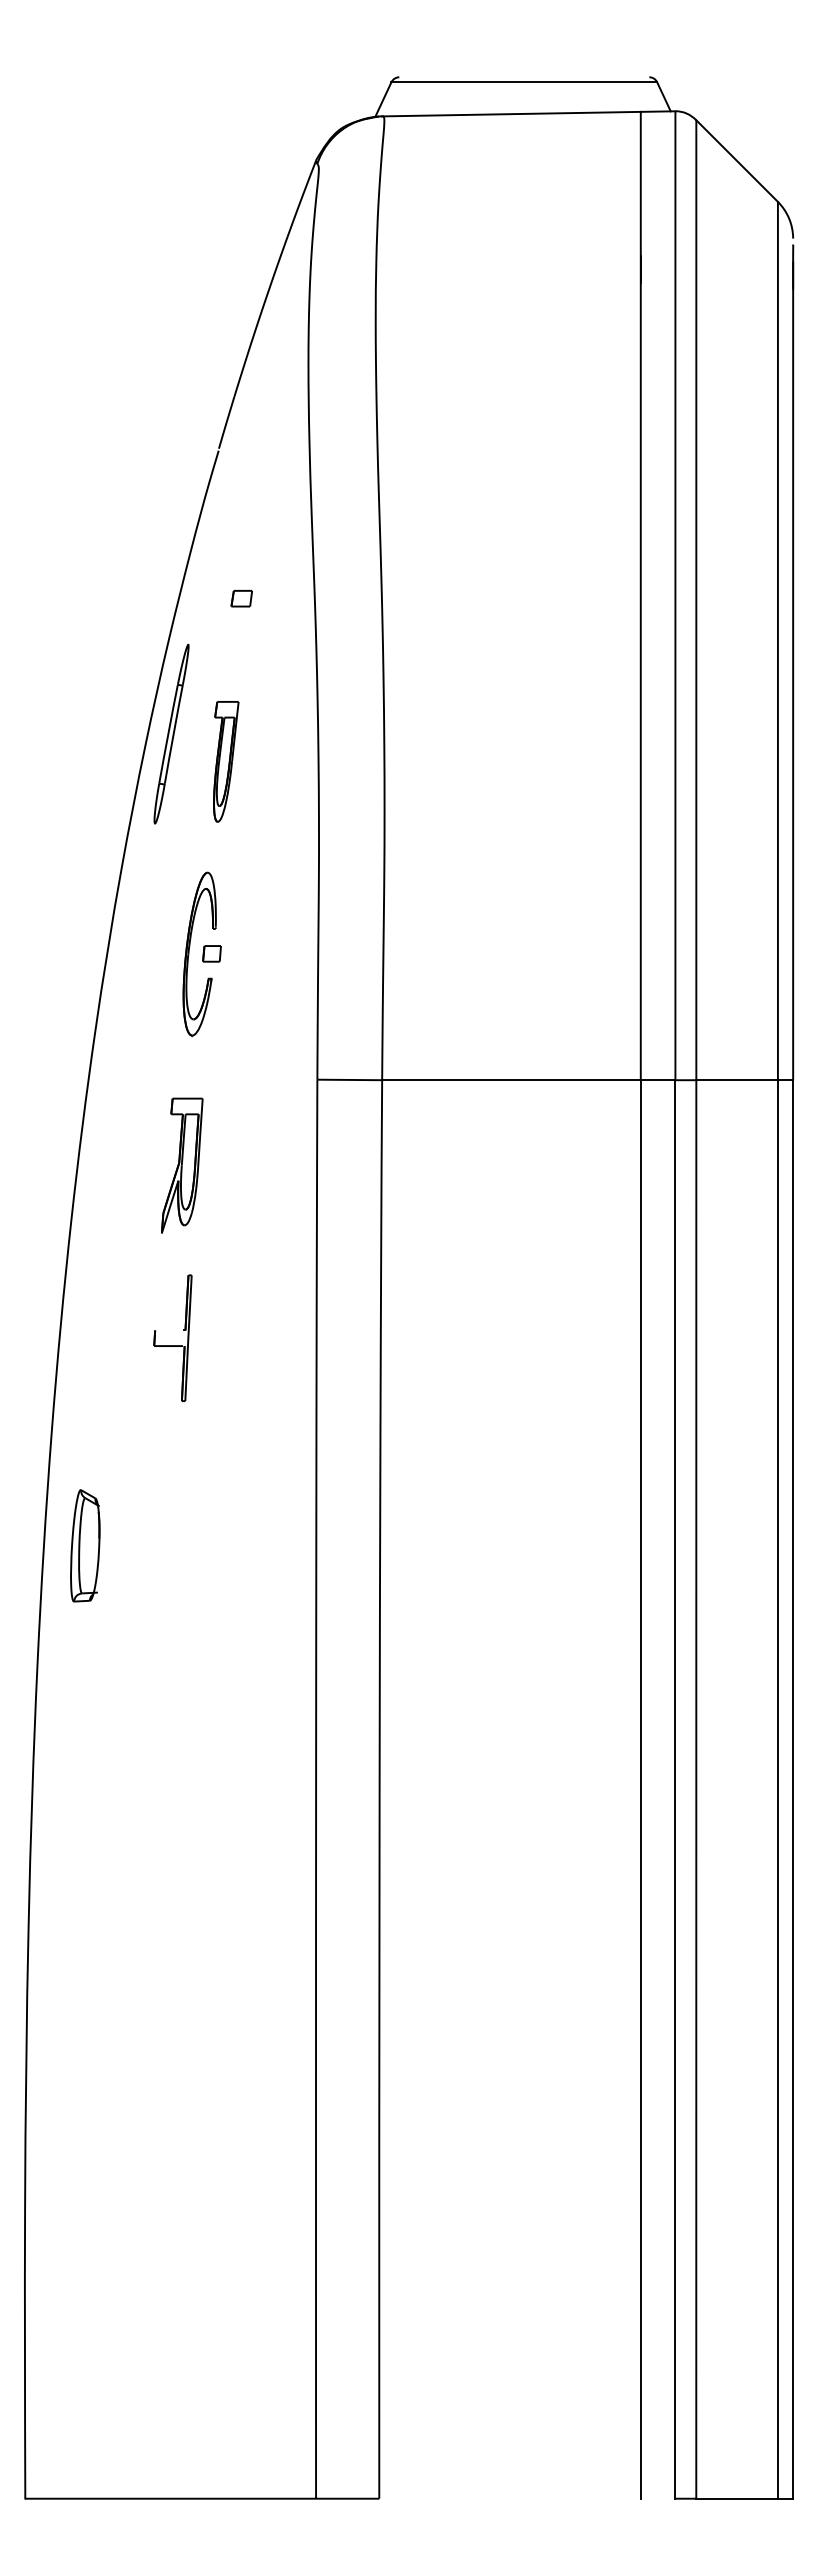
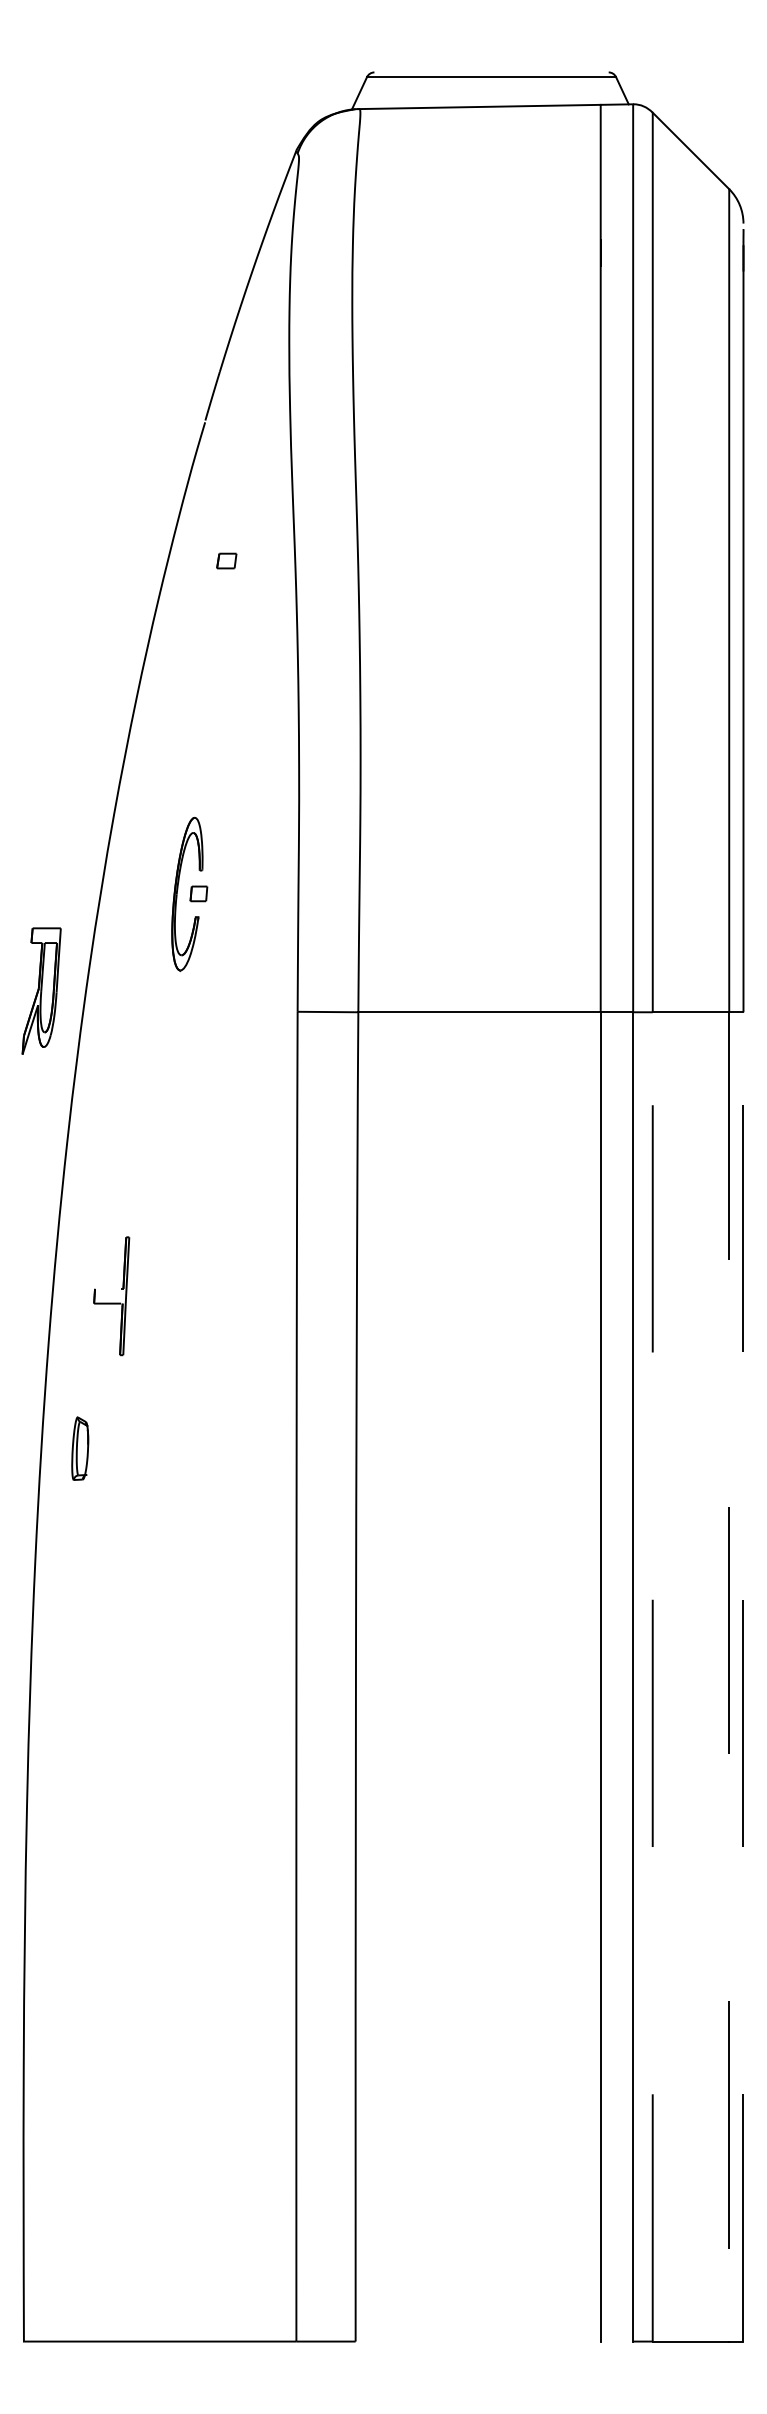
part: (171, 733) -> (160, 687), removed
part: (226, 761) -> (212, 713), removed
part: (182, 1165) -> (41, 990), moved
part: (172, 1345) -> (111, 1303), moved
part: (85, 1545) -> (80, 1448), size x0.6
line: (696, 1788) -> (652, 1676), solid -> dashed
line: (793, 1788) -> (743, 1676), solid -> dashed
line: (777, 1789) -> (728, 1676), solid -> dashed

